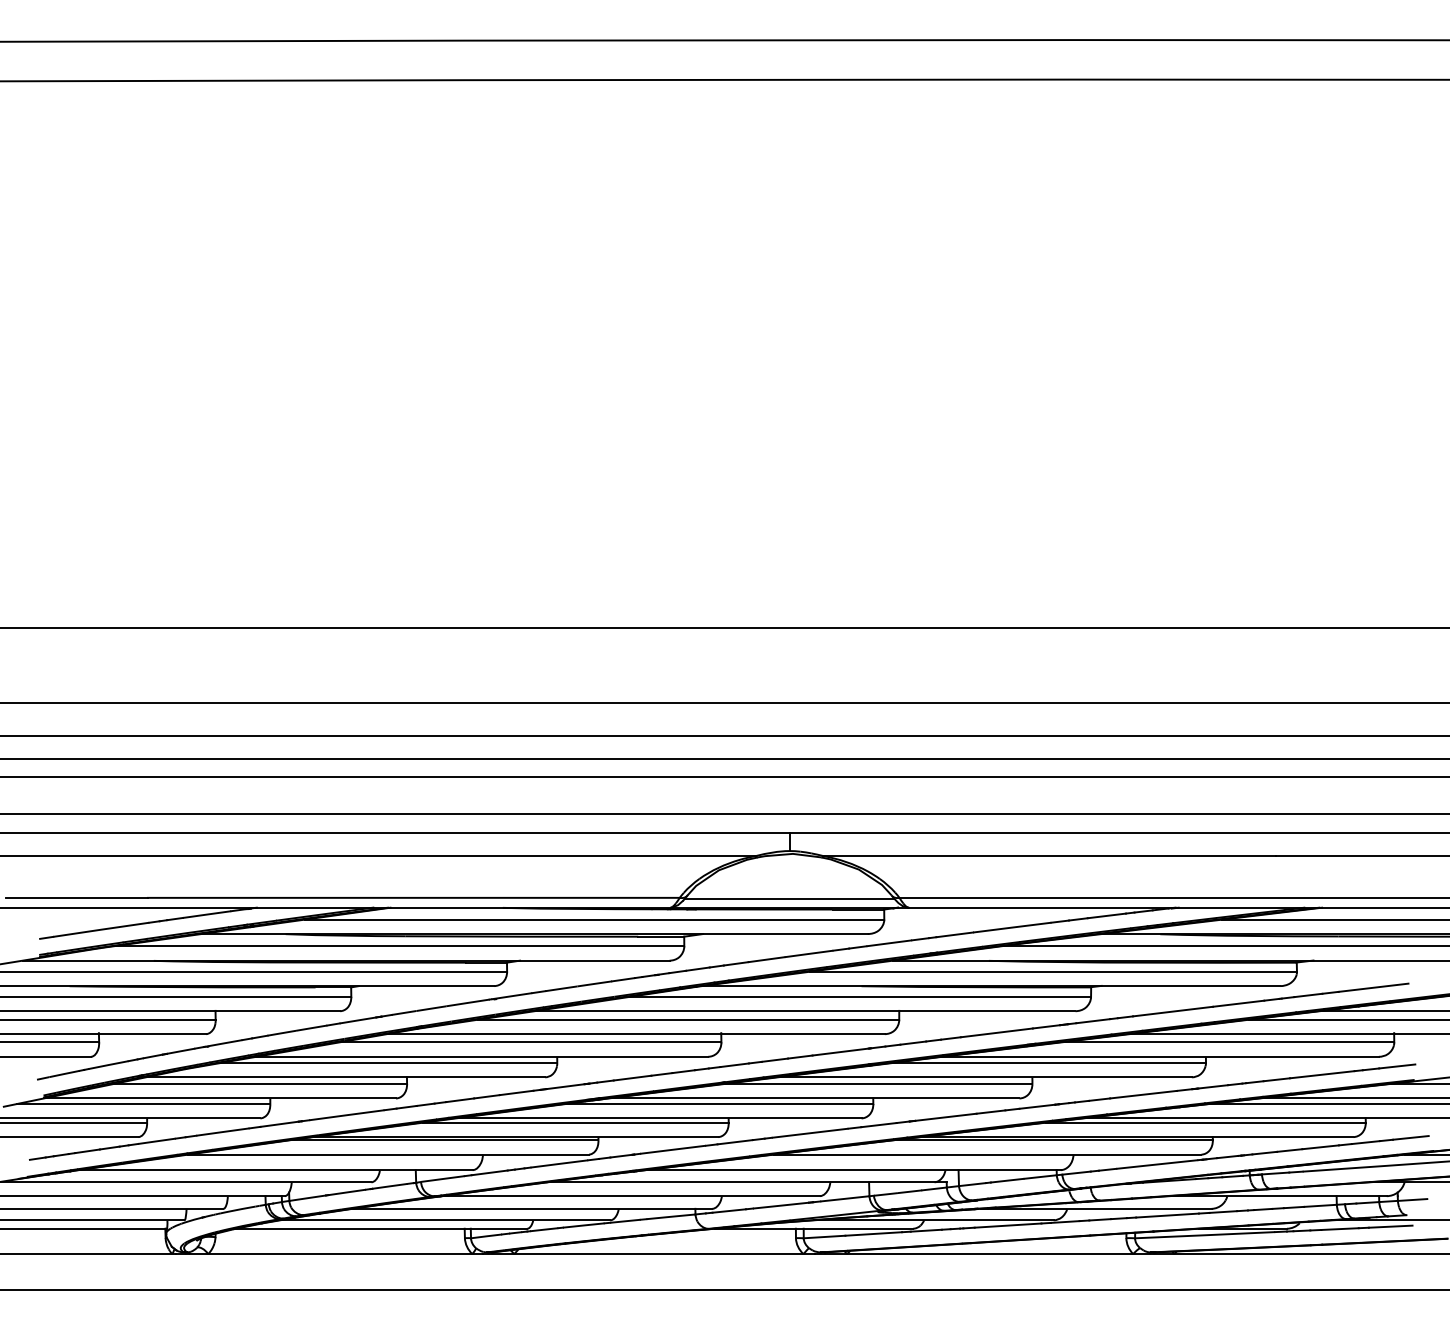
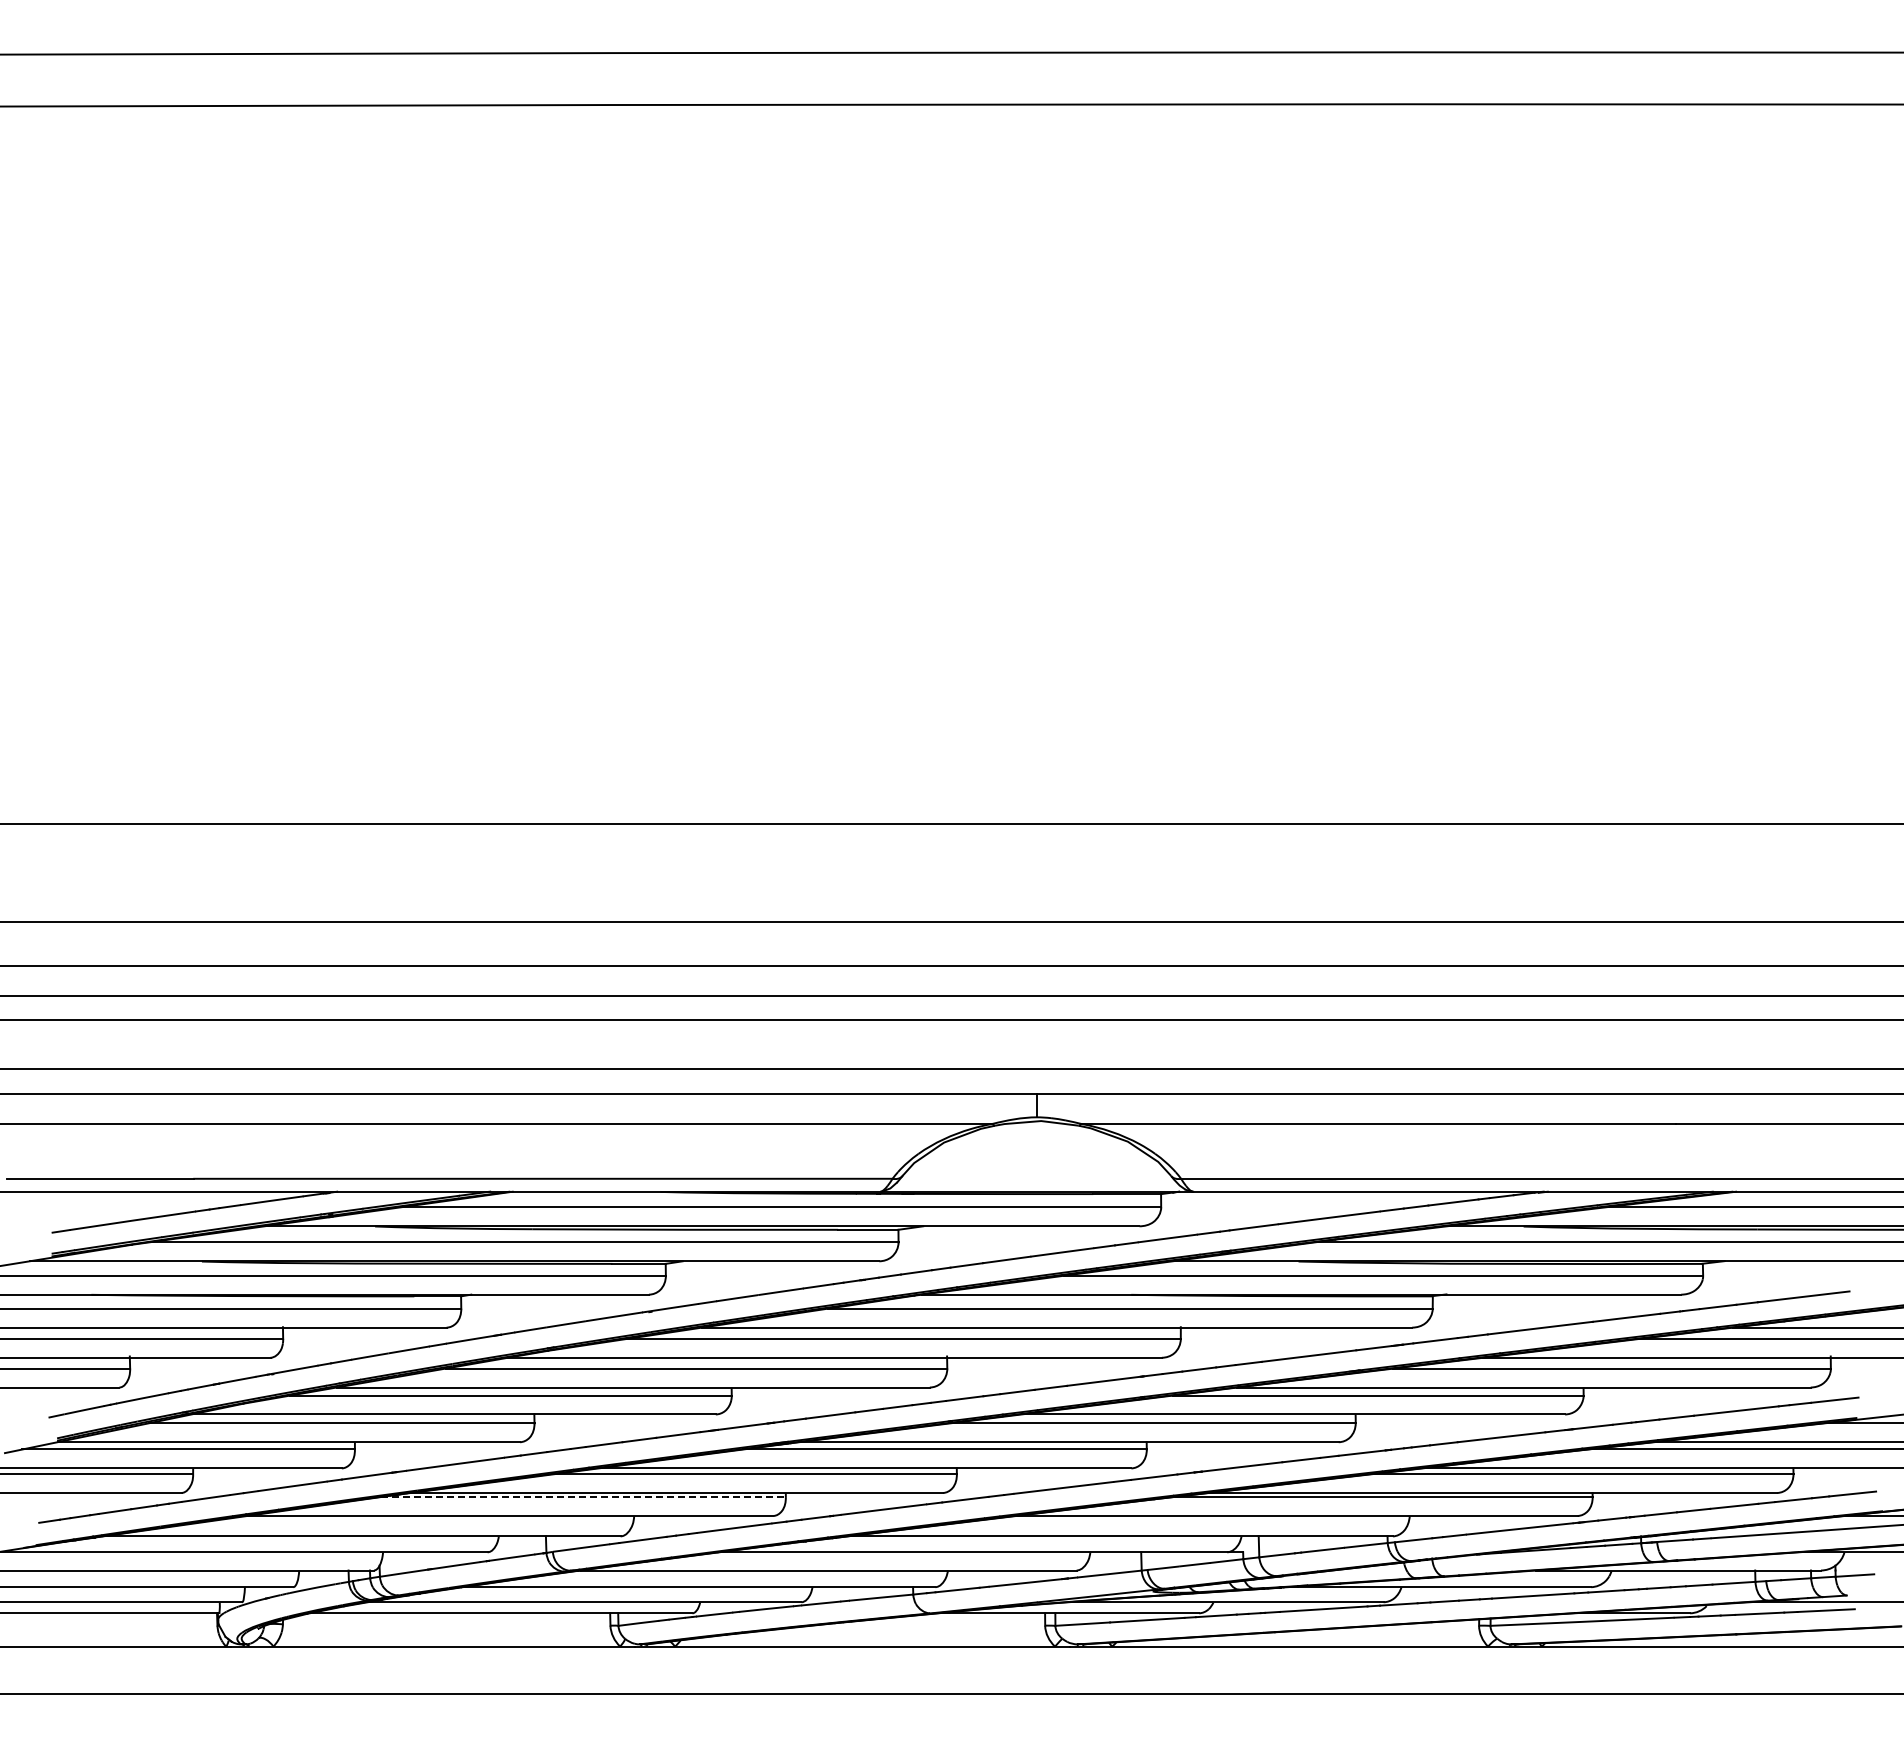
line: (789, 898) -> (1036, 1179), removed
line: (444, 1140) -> (583, 1497), solid -> dashed

